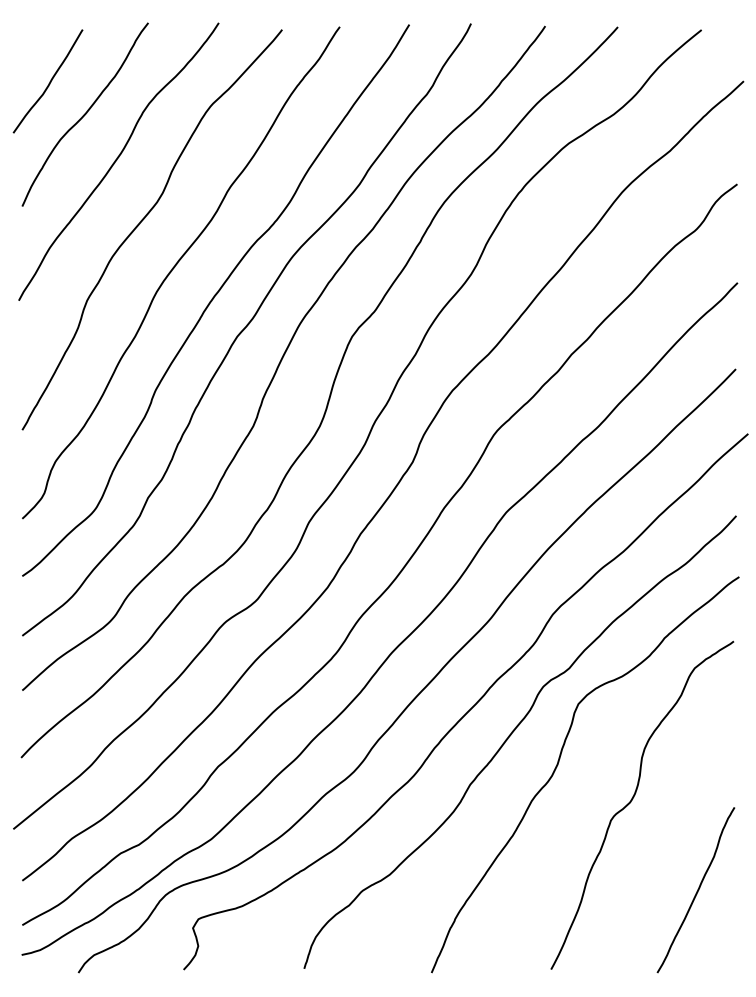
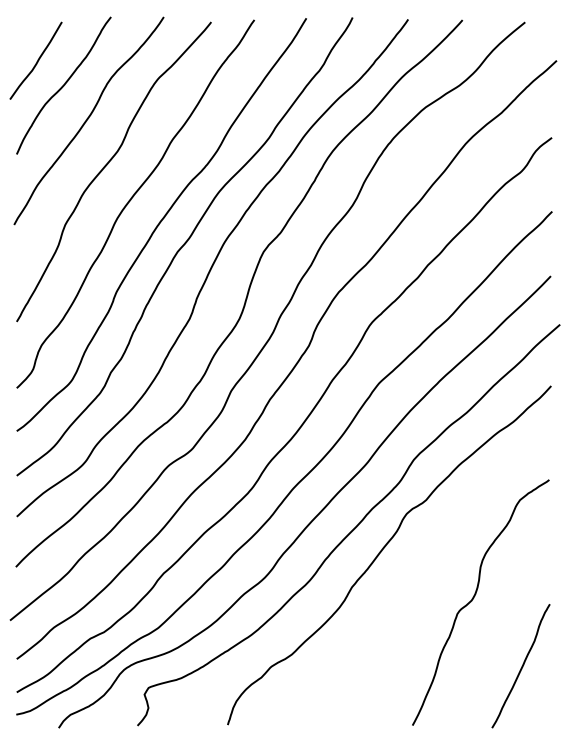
curve: (559, 765) -> (418, 572), removed

